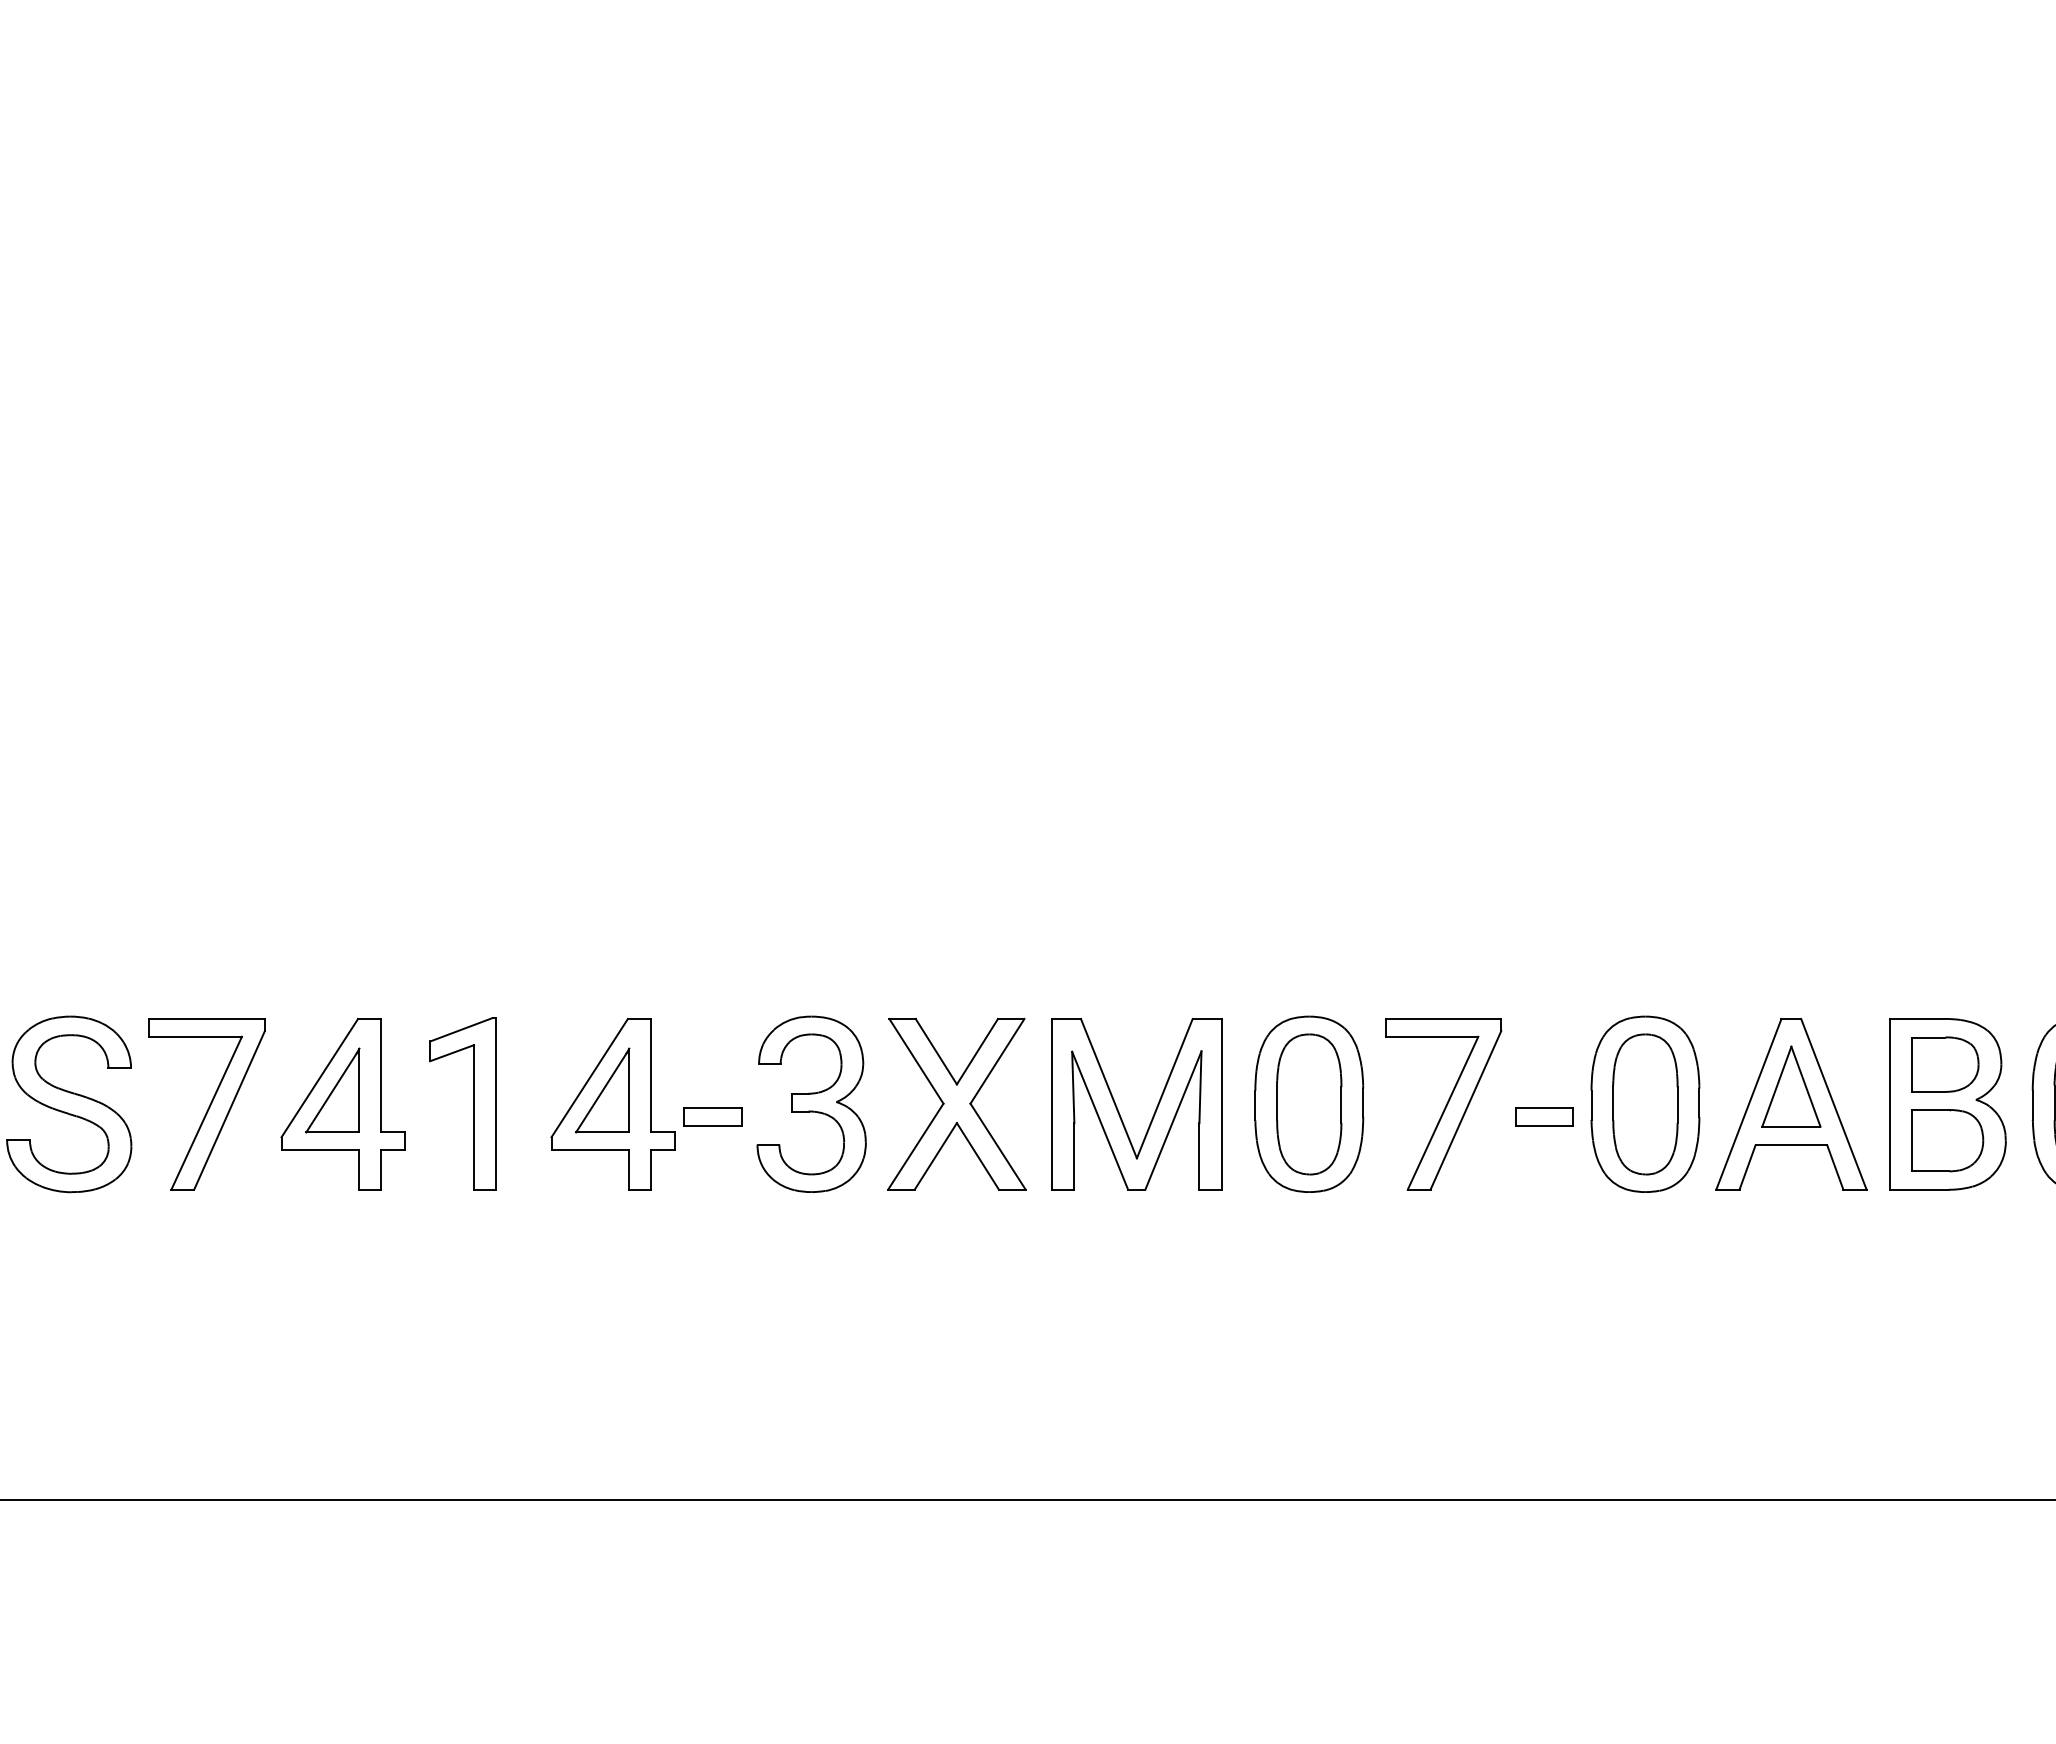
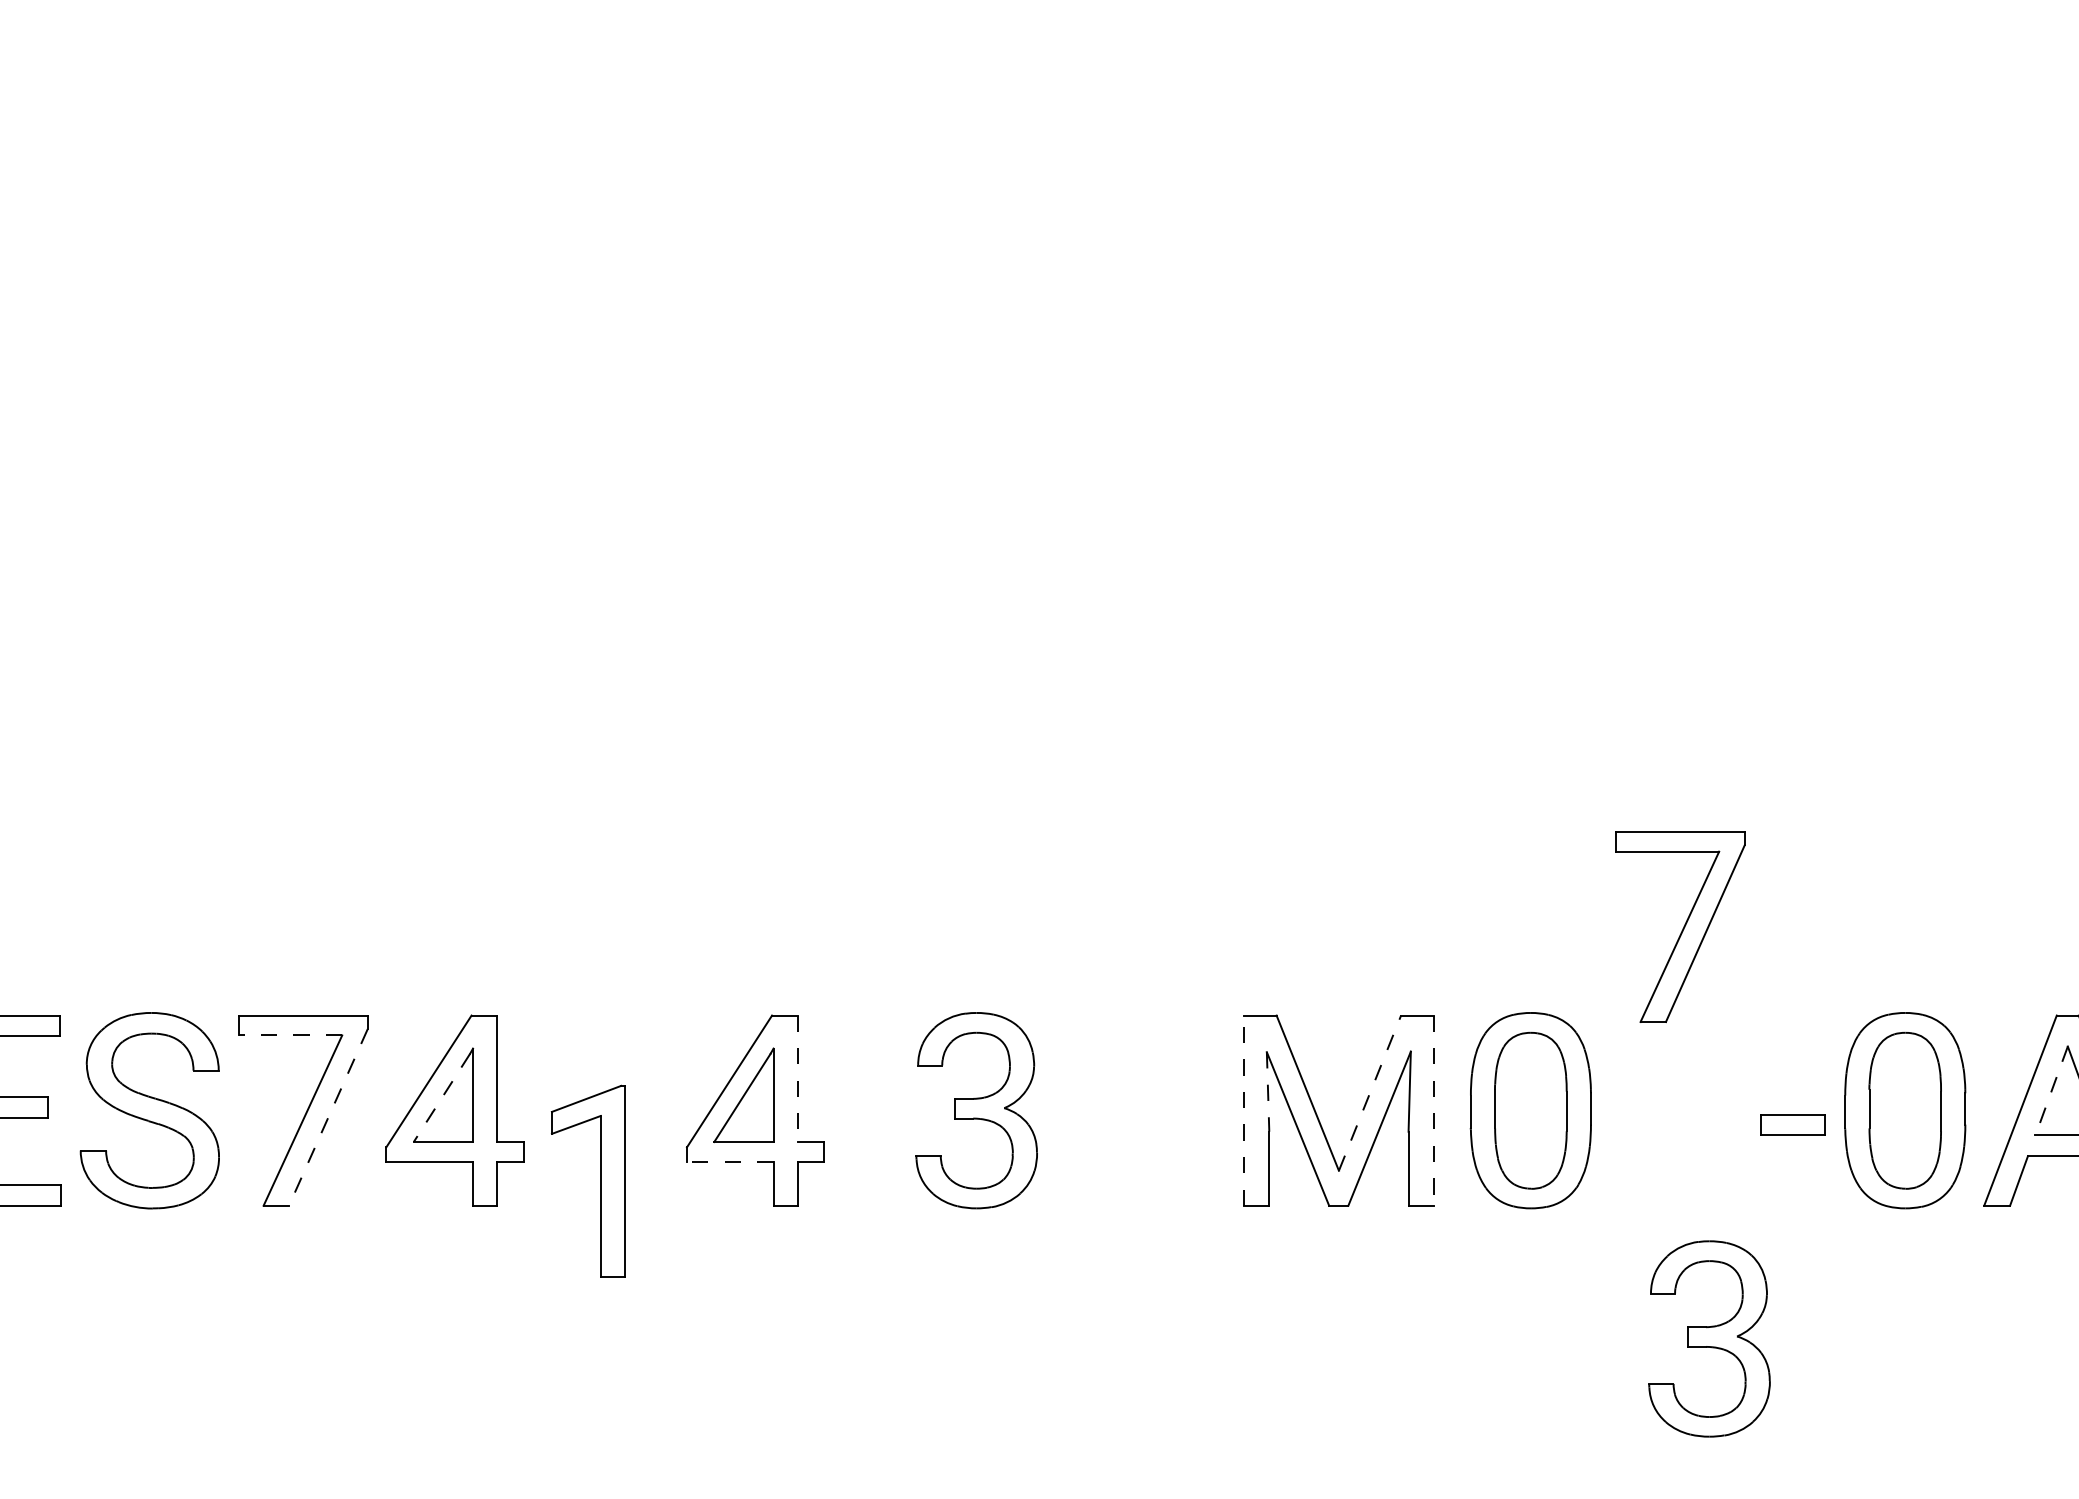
line: (195, 1036) -> (290, 1035), solid -> dashed
line: (651, 1075) -> (798, 1078), solid -> dashed
line: (1776, 1086) -> (2051, 1090), solid -> dashed
line: (1073, 1087) -> (1268, 1091), solid -> dashed
line: (1165, 1088) -> (1370, 1093), solid -> dashed
line: (331, 1092) -> (441, 1097), solid -> dashed
part: (473, 1103) -> (600, 1180), moved
part: (956, 1103) -> (1138, 1109), removed
line: (1051, 1103) -> (1243, 1109), solid -> dashed
line: (1221, 1104) -> (1433, 1110), solid -> dashed
part: (1443, 1104) -> (1680, 927), moved
line: (229, 1110) -> (328, 1117), solid -> dashed
part: (712, 1116) -> (866, 1124), removed
line: (590, 1150) -> (730, 1162), solid -> dashed
part: (1469, 1308) -> (1709, 1338), added

